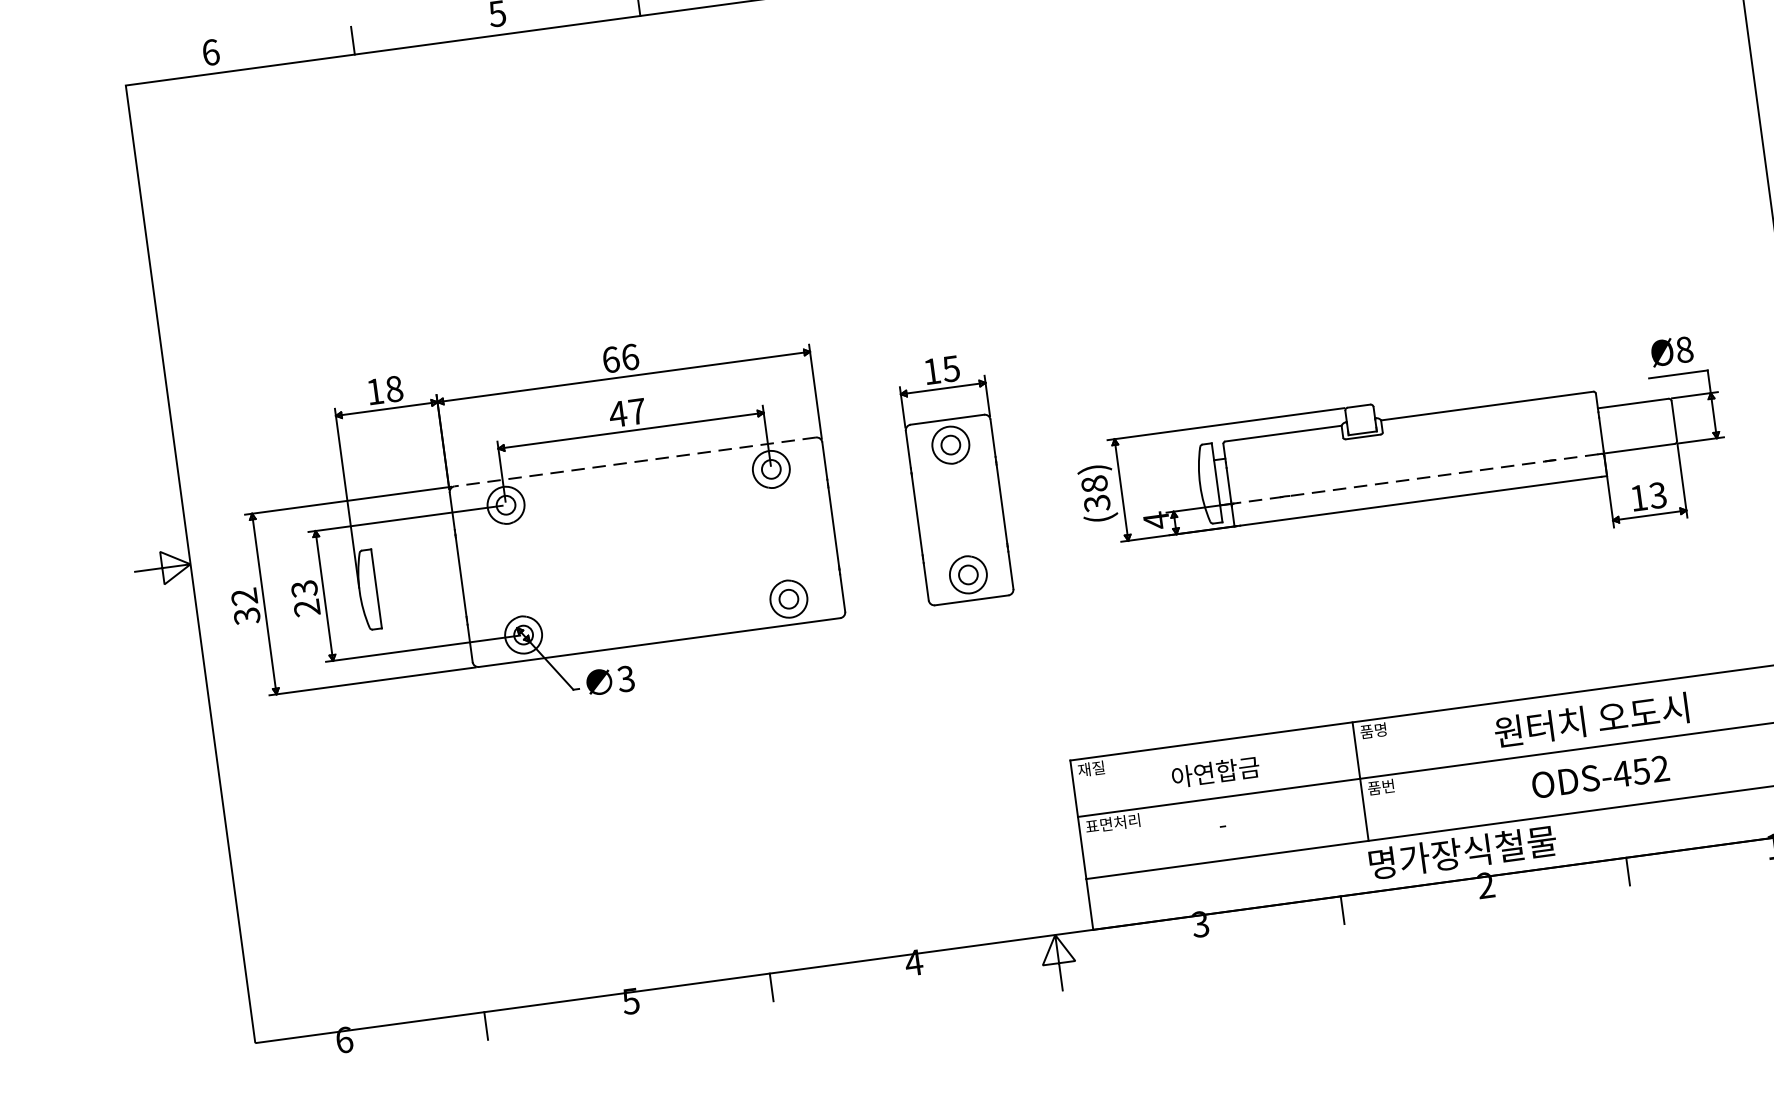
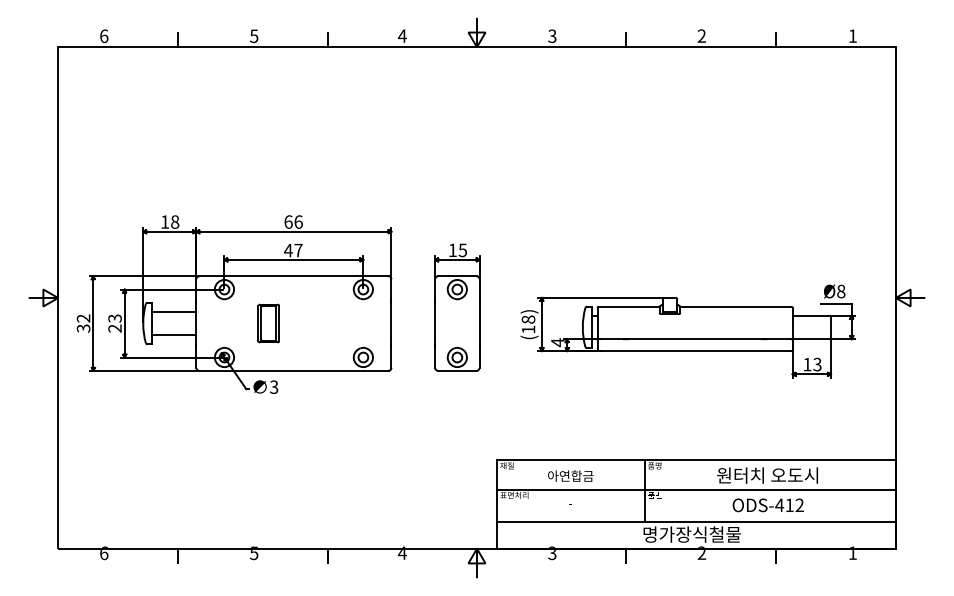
line: (634, 462) -> (293, 276), dashed -> solid
line: (1418, 479) -> (695, 339), dashed -> solid
text: (1097, 503) -> (528, 329), (38) -> (18)
part: (598, 558) -> (268, 323), added
line: (416, 560) -> (174, 311), added
line: (422, 605) -> (174, 335), added
text: (1641, 771) -> (789, 505), ODS-452 -> ODS-412

